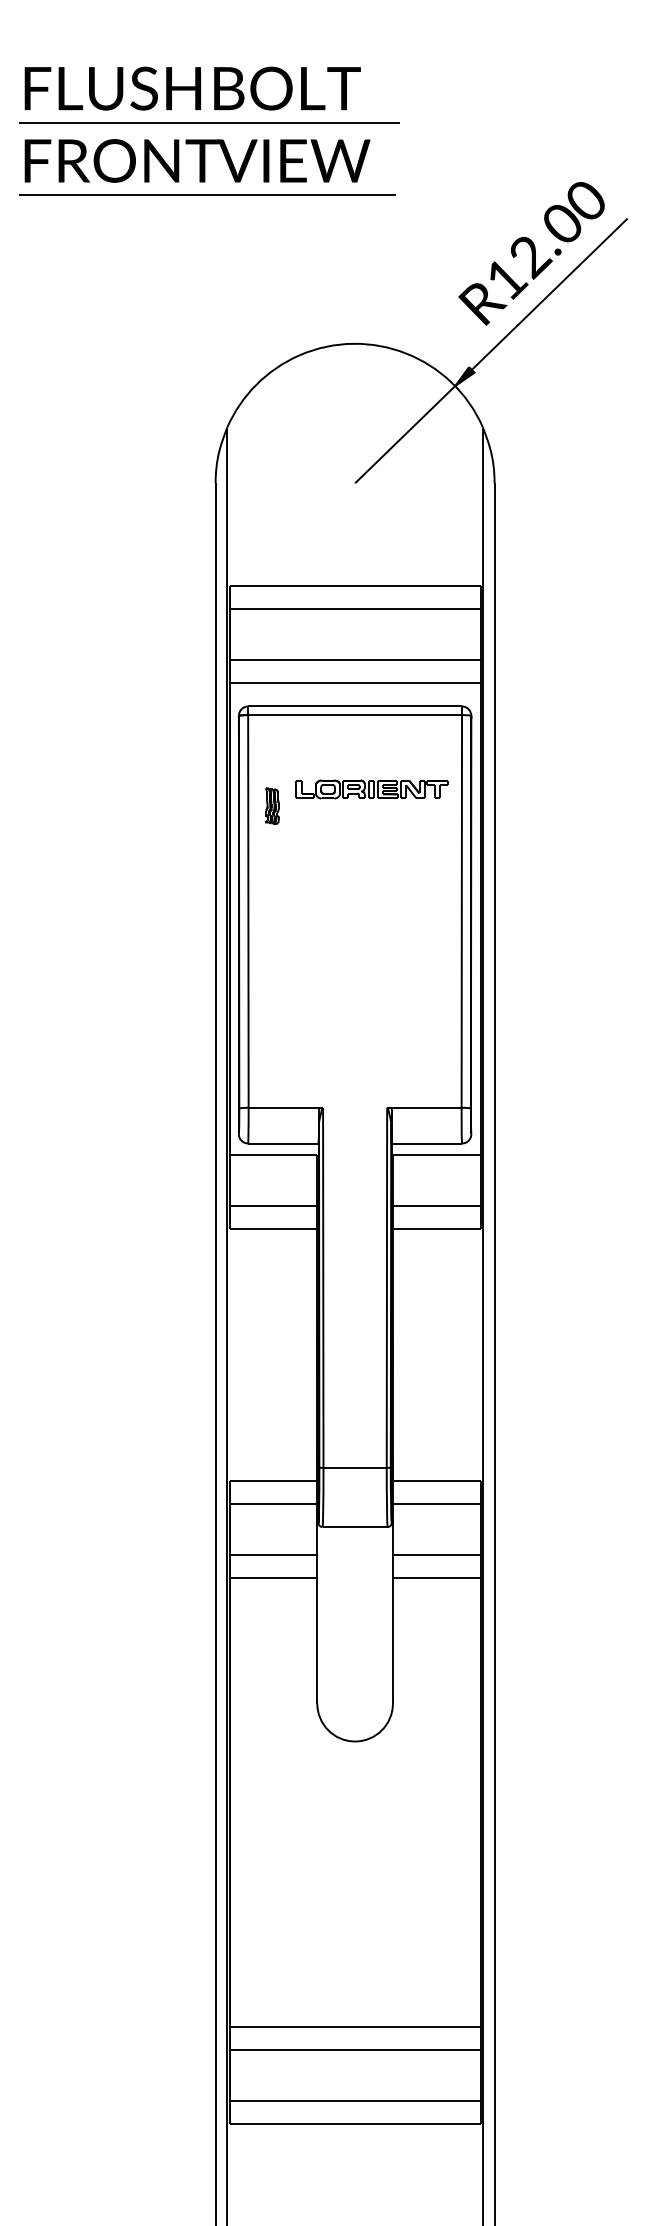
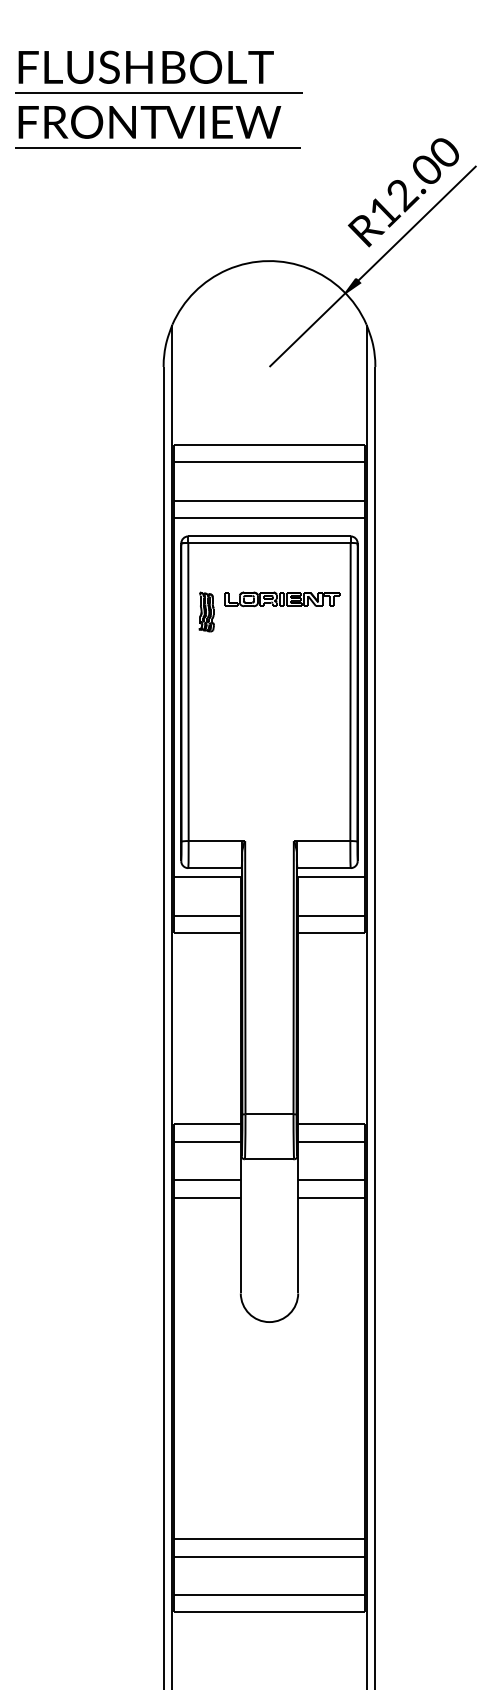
part: (272, 805) -> (206, 611), size x1.43

